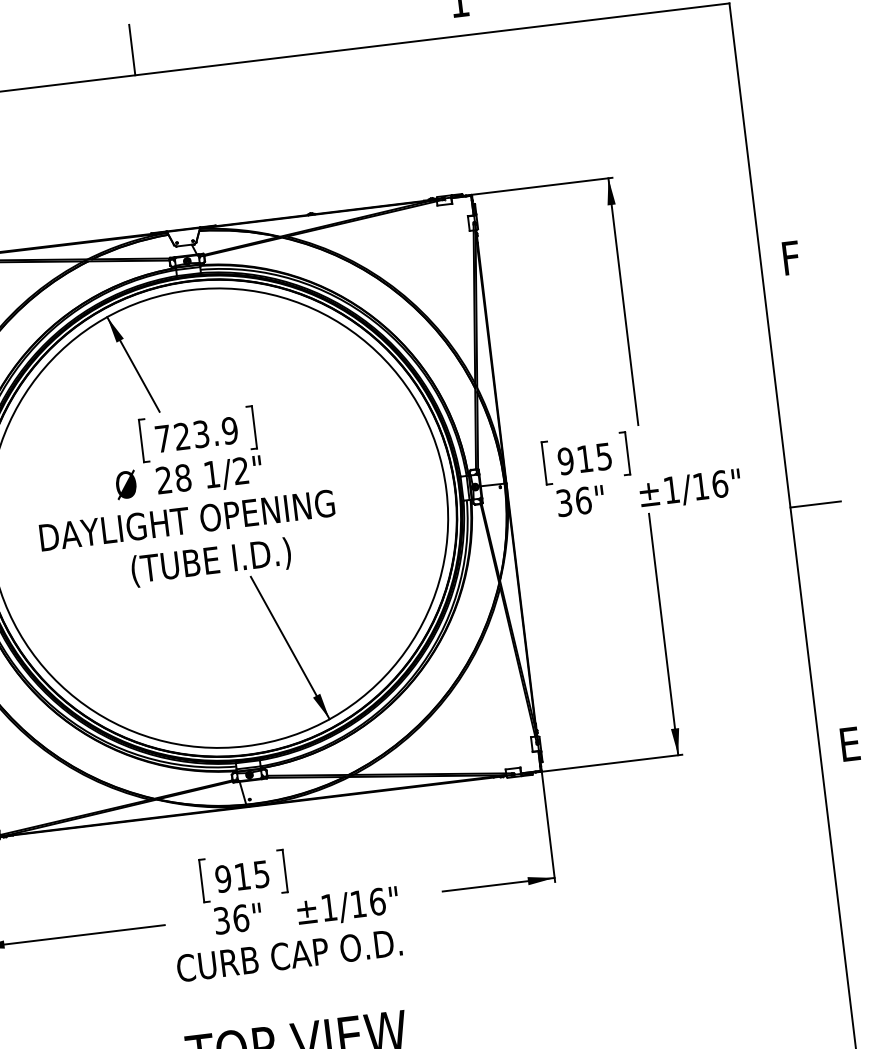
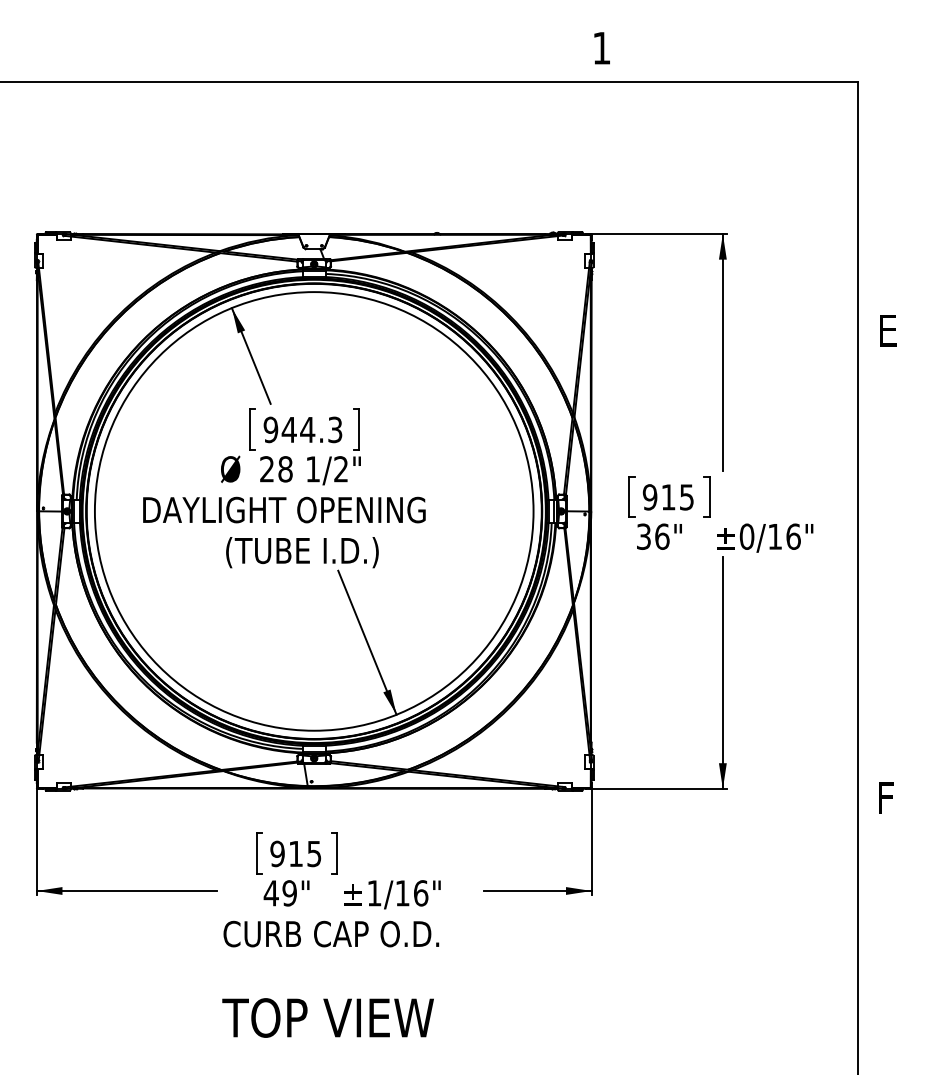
line: (132, 49) -> (286, 57), removed
text: (793, 257) -> (889, 330), F -> E
text: (195, 434) -> (302, 429), 723.9 -> 944.3
text: (671, 489) -> (746, 536), 1/16" -> 0/16"
line: (815, 504) -> (881, 566), removed
text: (851, 743) -> (888, 797), E -> F
text: (231, 919) -> (280, 893), 36" -> 49"

